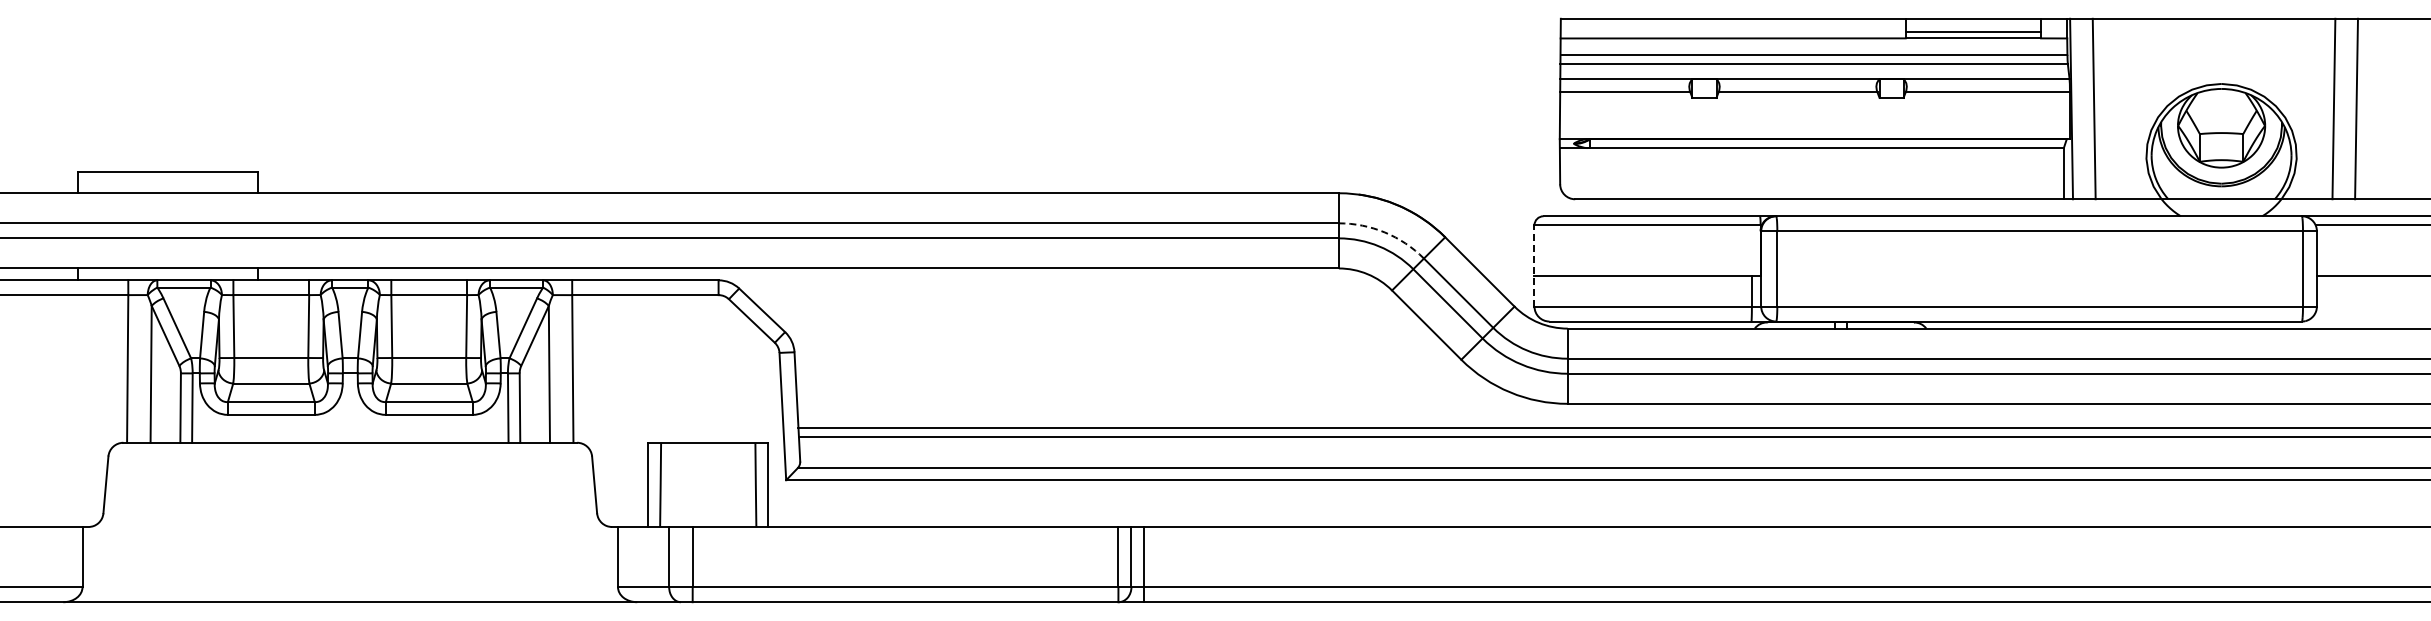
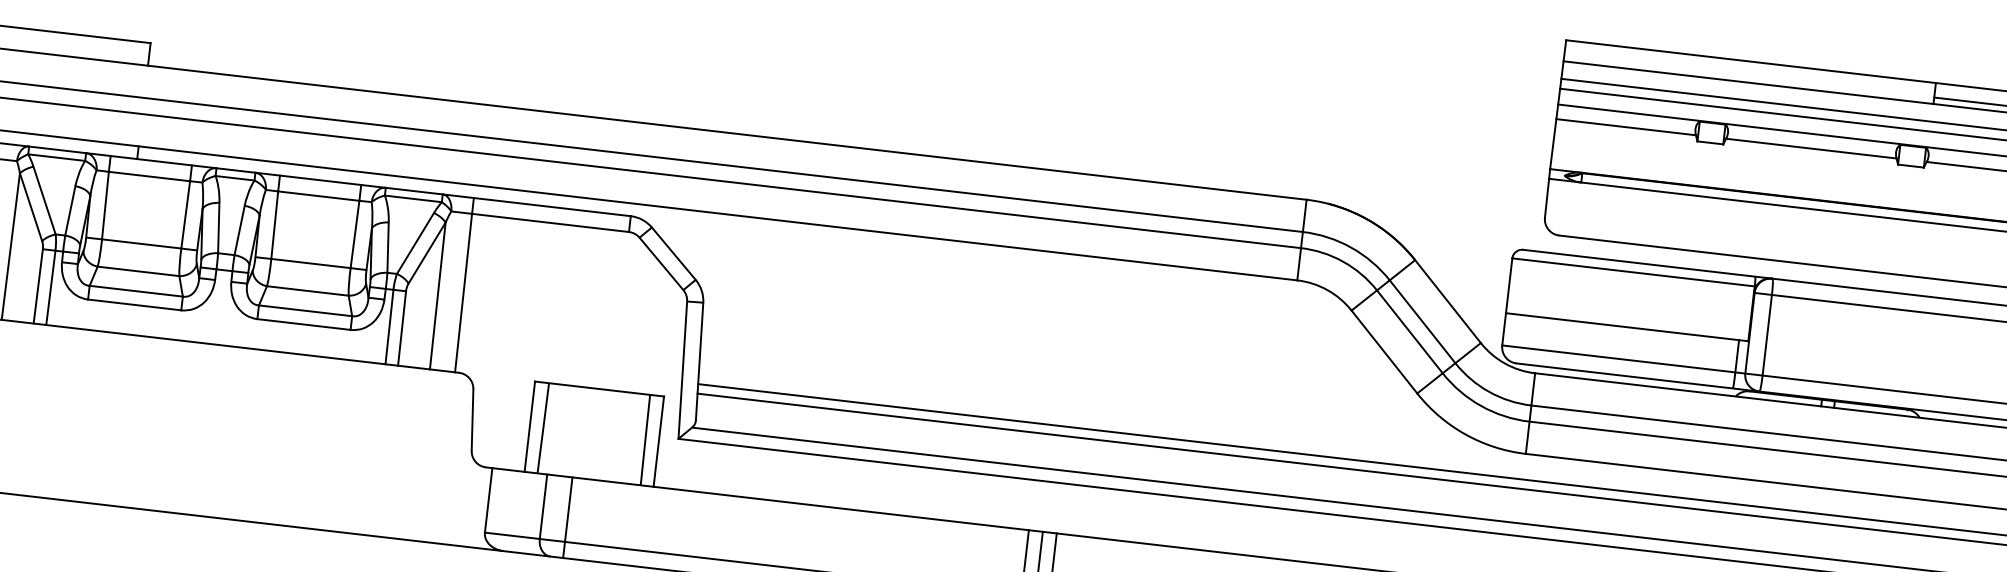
arc: (1384, 232) -> (1350, 247), dashed -> solid
line: (1534, 265) -> (1507, 301), dashed -> solid

